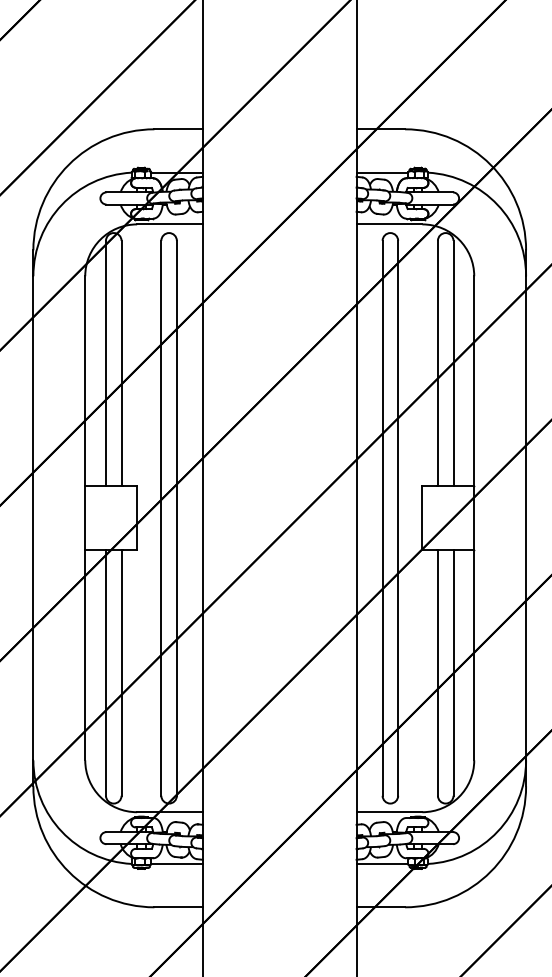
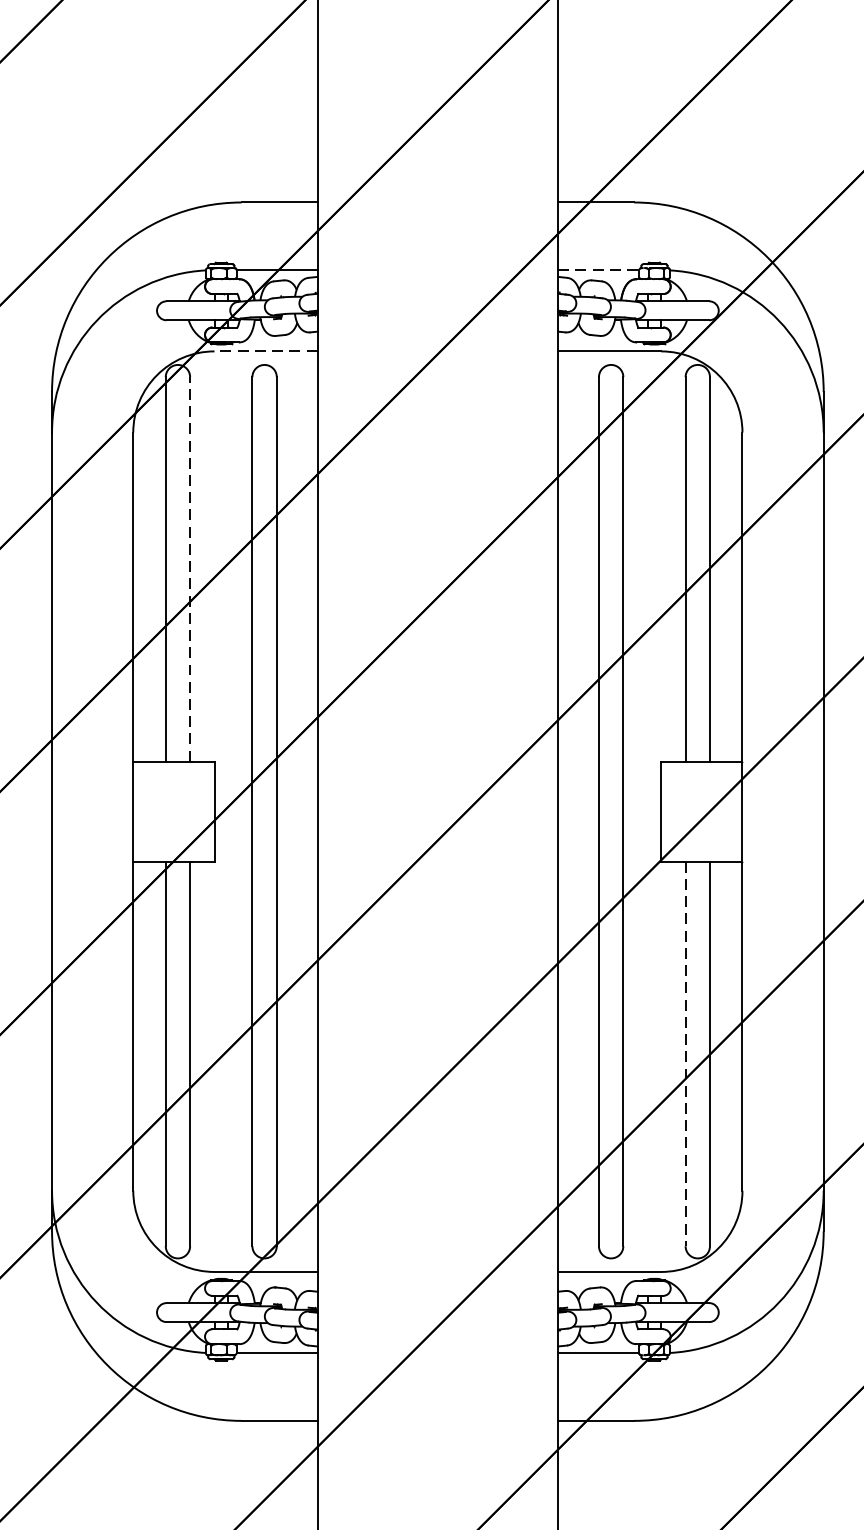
line: (382, 172) -> (598, 270), solid -> dashed
line: (170, 224) -> (266, 351), solid -> dashed
line: (121, 363) -> (190, 569), solid -> dashed
line: (437, 673) -> (684, 1054), solid -> dashed

